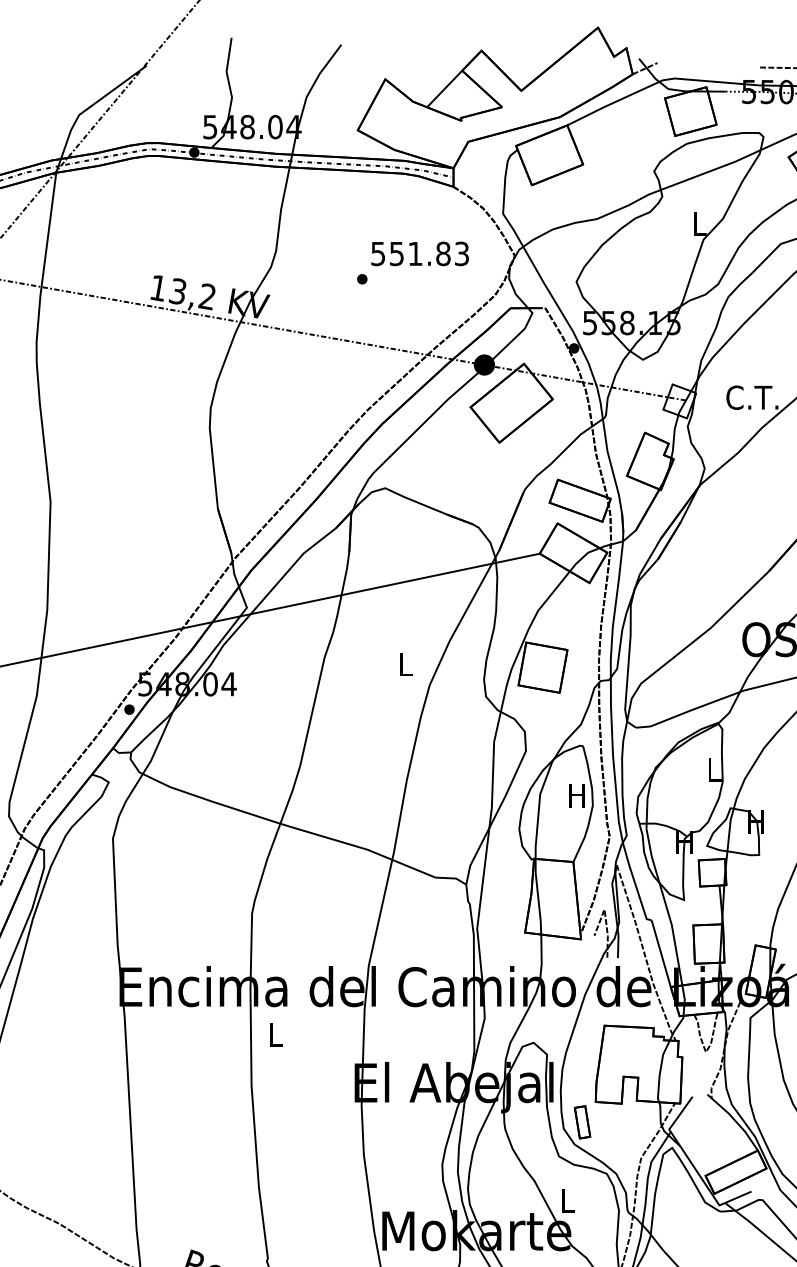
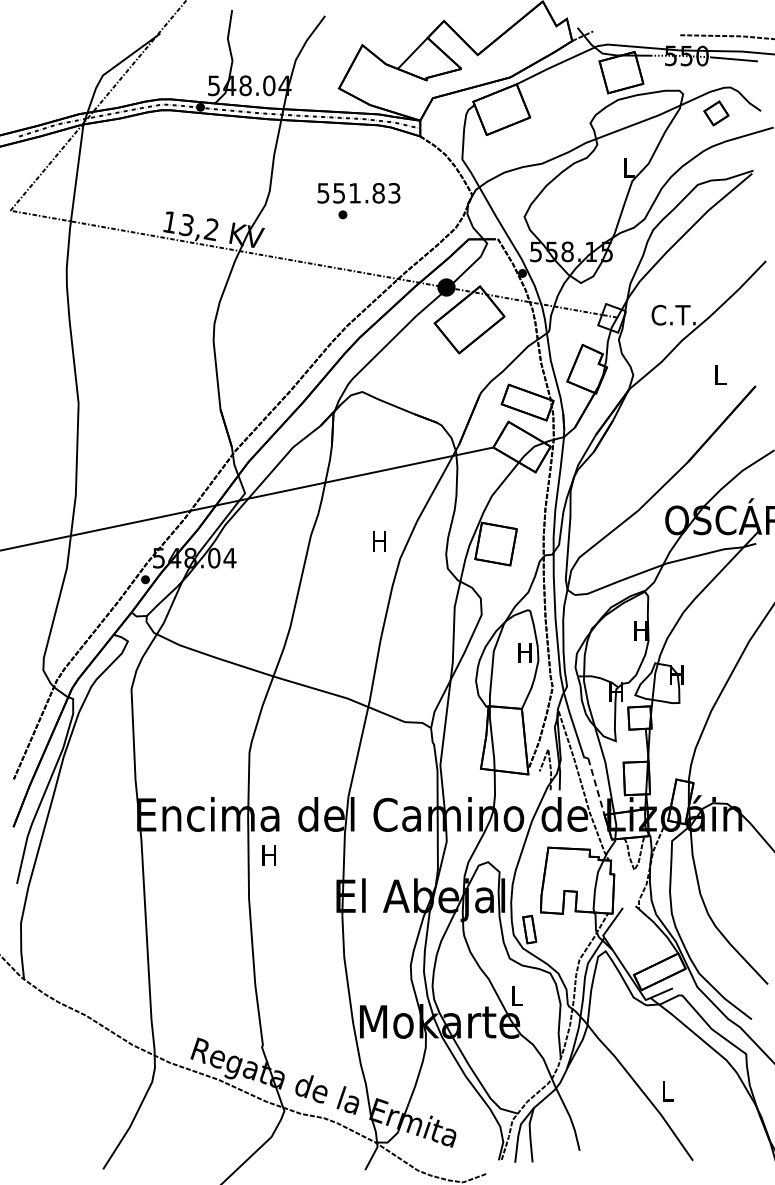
text: (419, 254) -> (358, 193), moved
text: (405, 664) -> (379, 541), L -> H
text: (713, 769) -> (640, 630), L -> H
line: (661, 954) -> (596, 787), solid -> dashed
text: (274, 1034) -> (268, 855), L -> H

